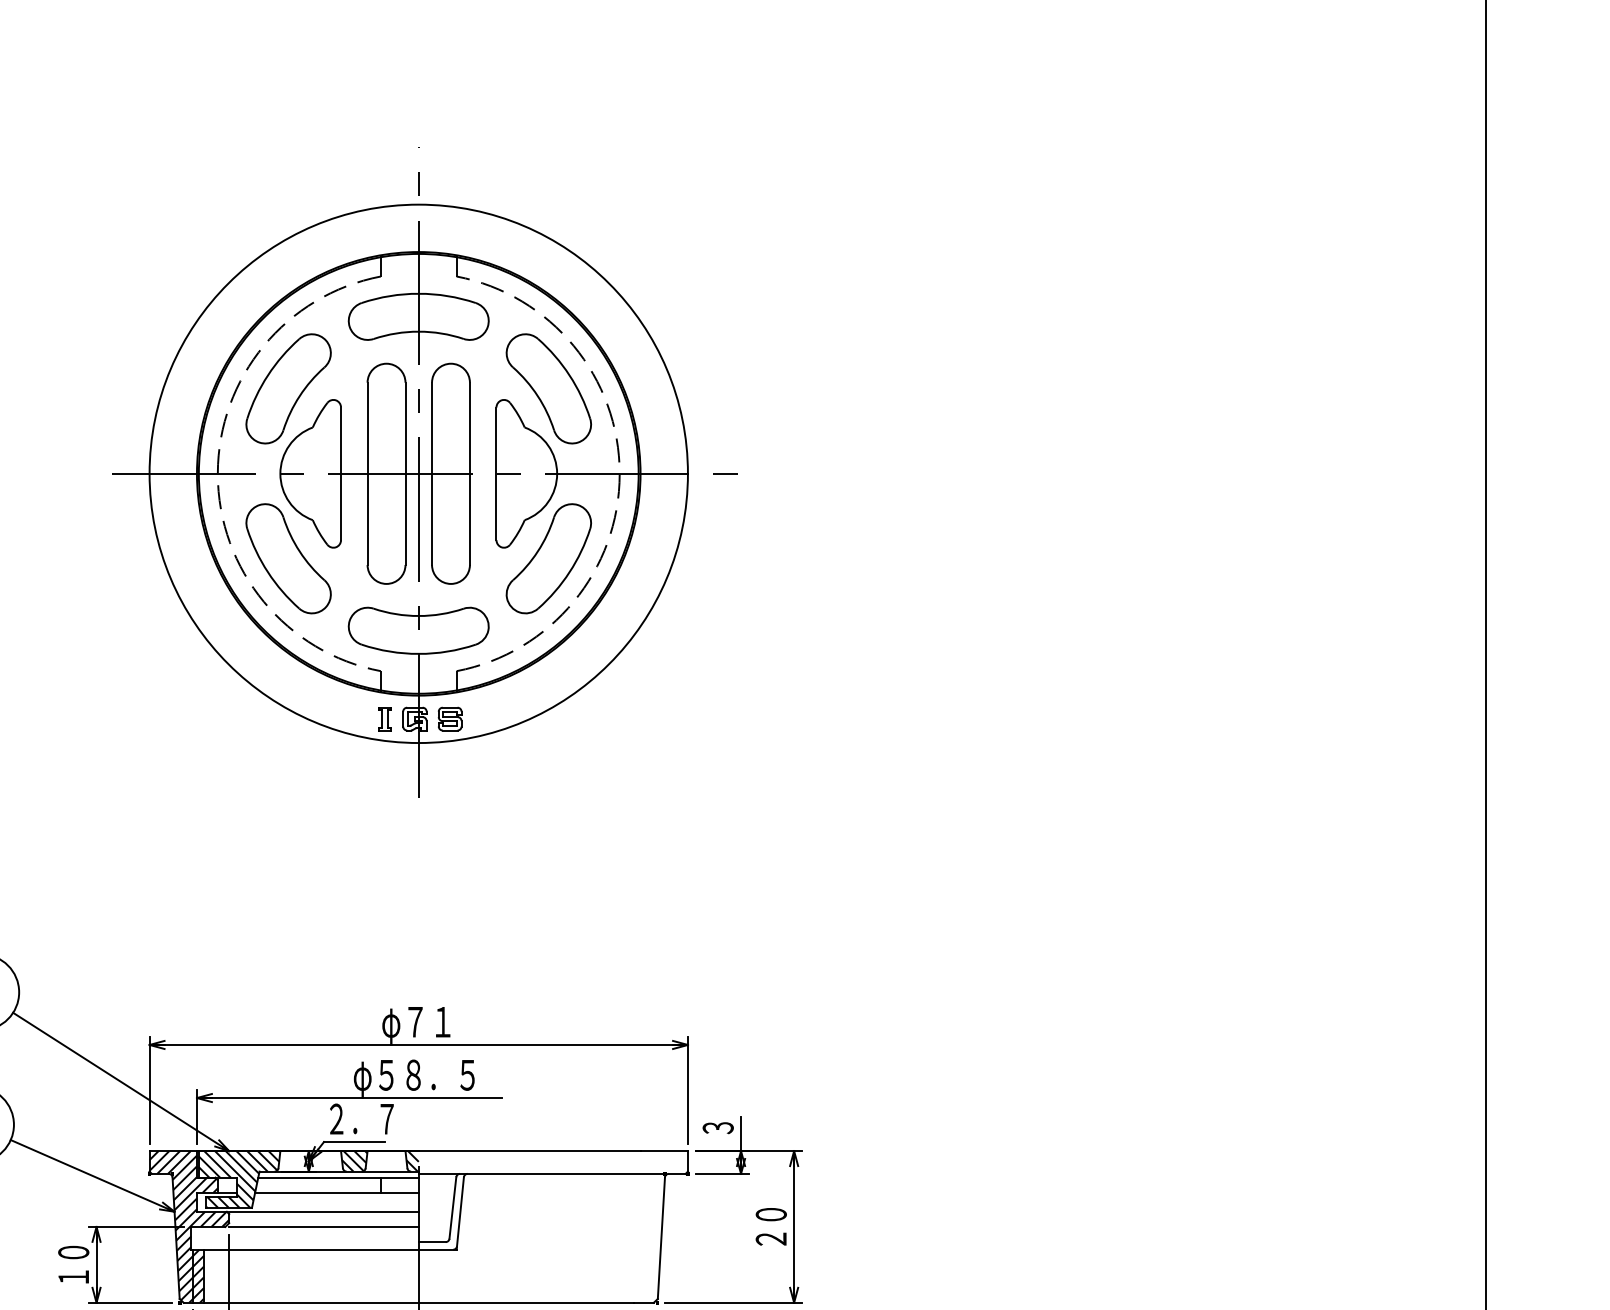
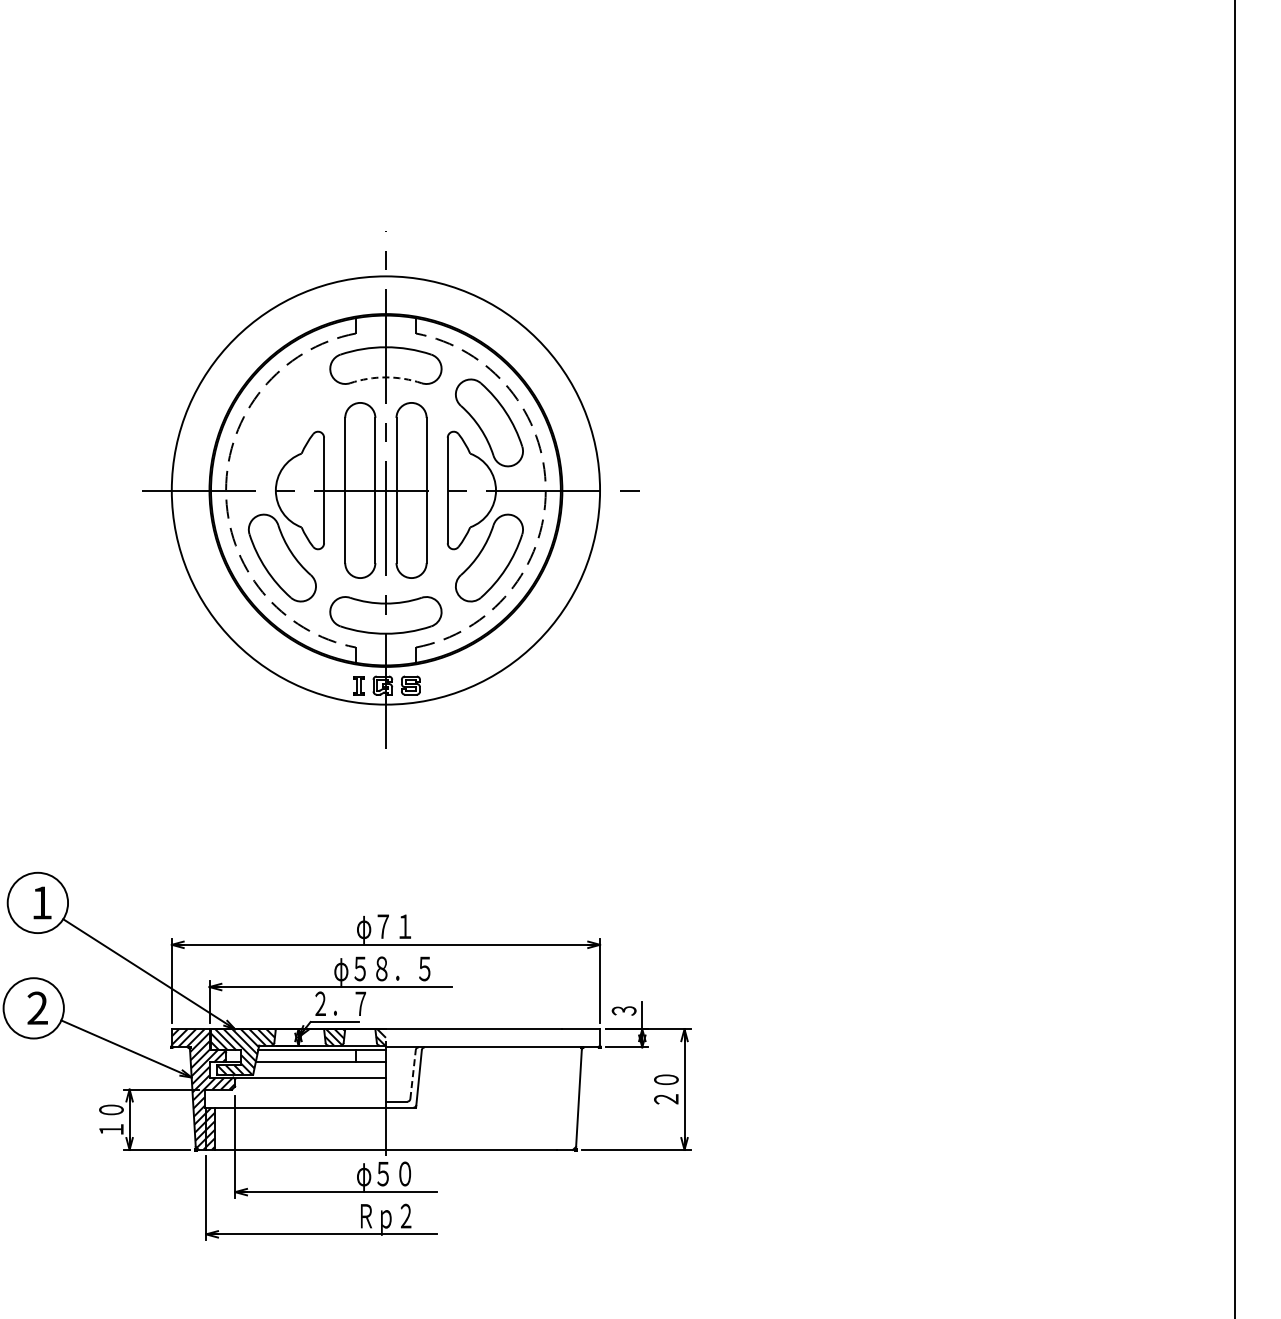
arc: (418, 331) -> (385, 377), solid -> dashed
part: (287, 388) -> (281, 422), removed
line: (453, 1207) -> (413, 1074), solid -> dashed
line: (323, 1226) -> (310, 1089), removed

